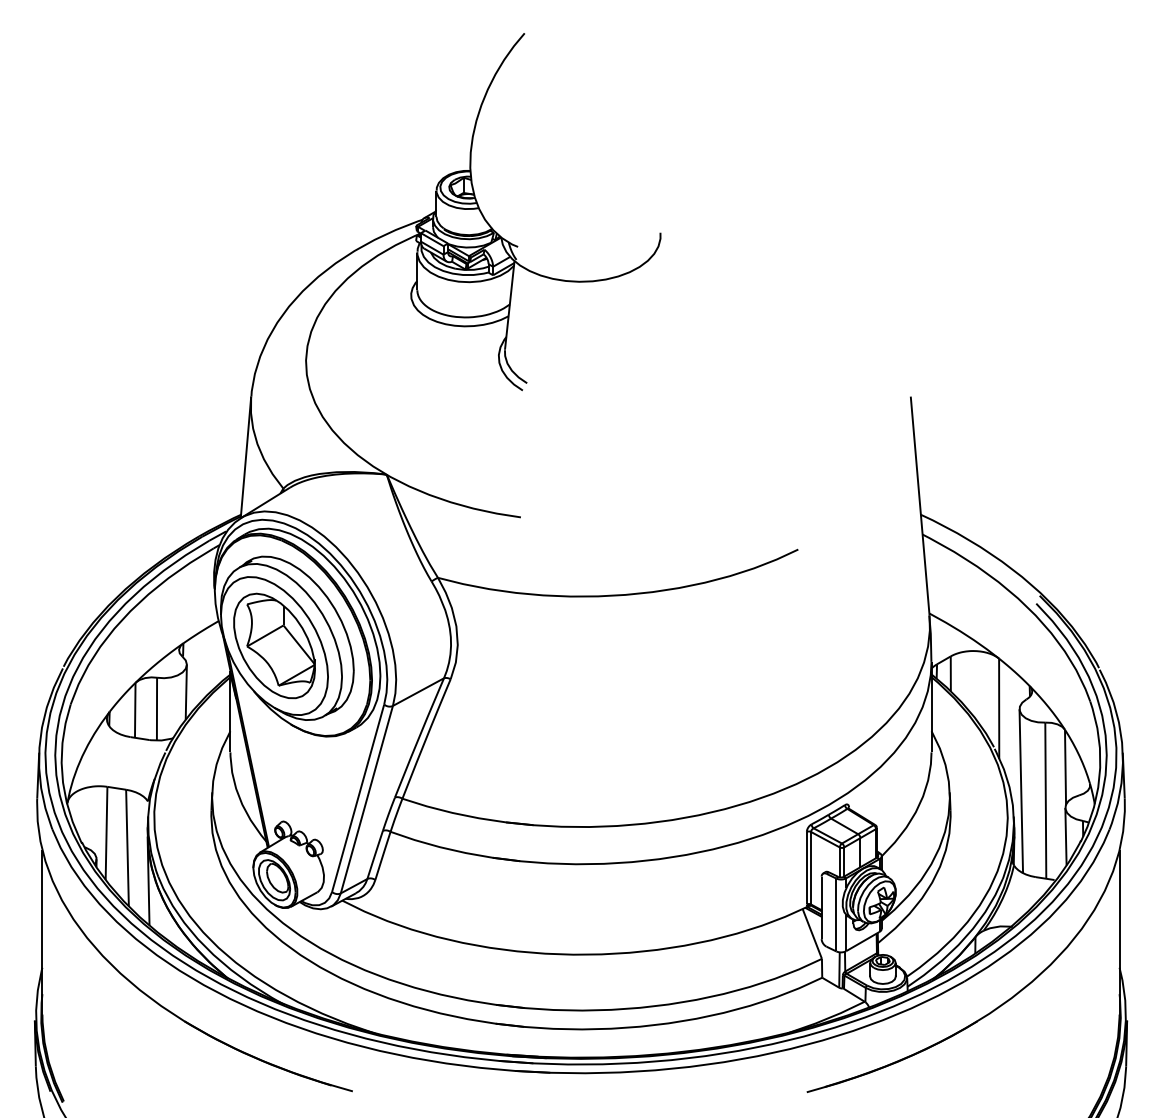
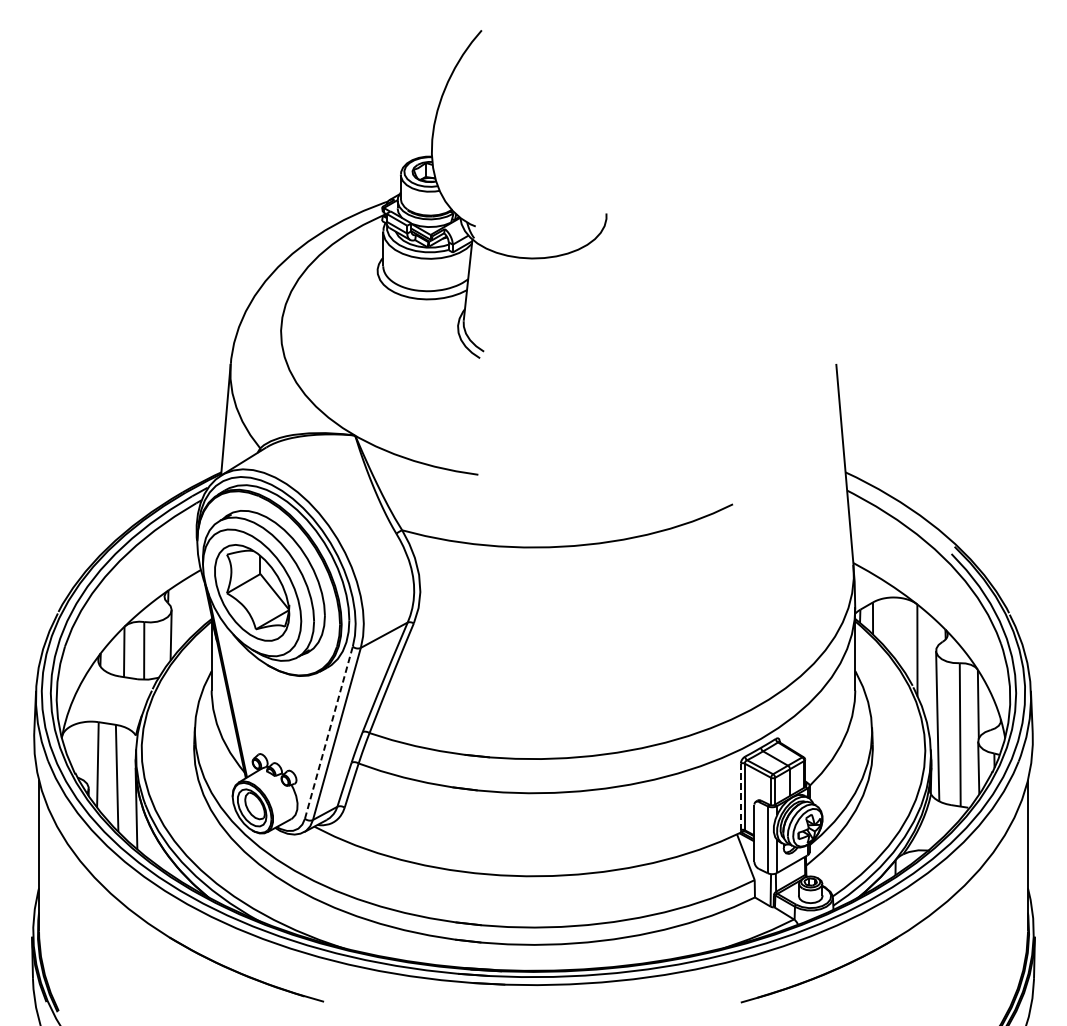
line: (358, 797) -> (329, 731), solid -> dashed
line: (806, 867) -> (740, 796), solid -> dashed

